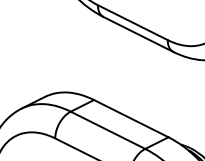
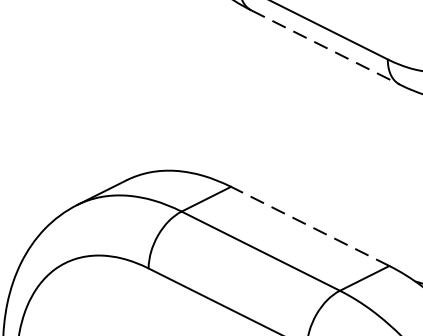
line: (138, 34) -> (325, 47), solid -> dashed
line: (131, 118) -> (310, 226), solid -> dashed

